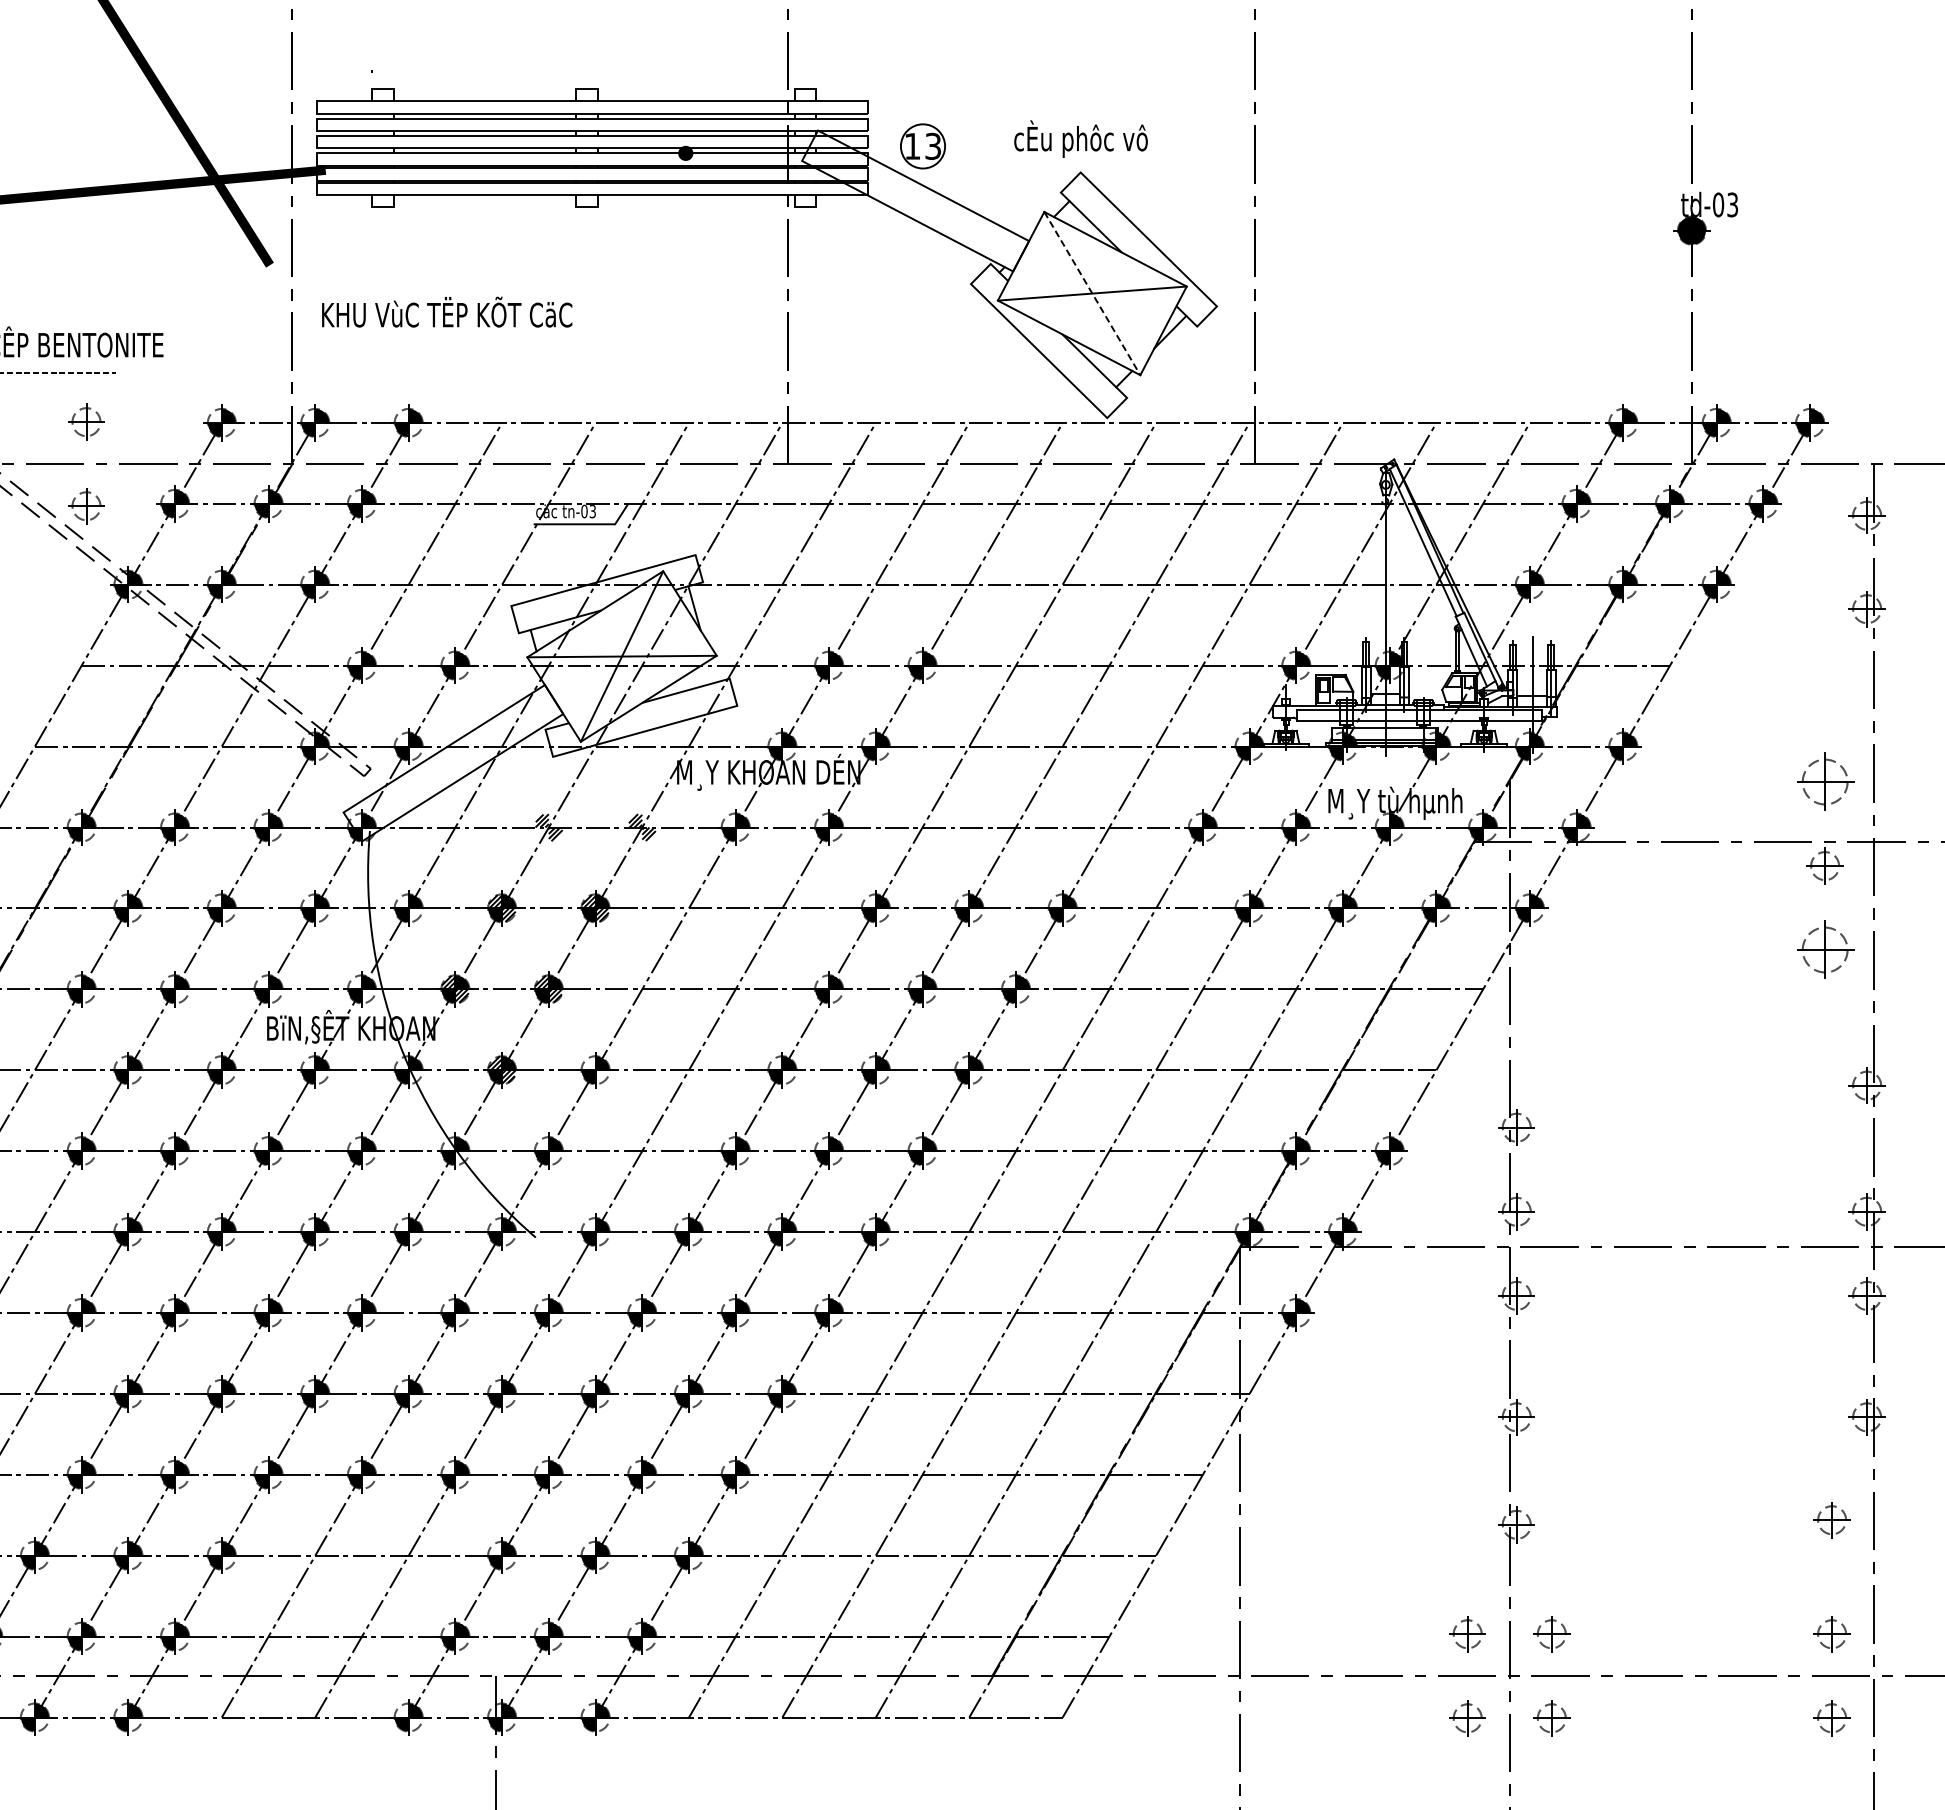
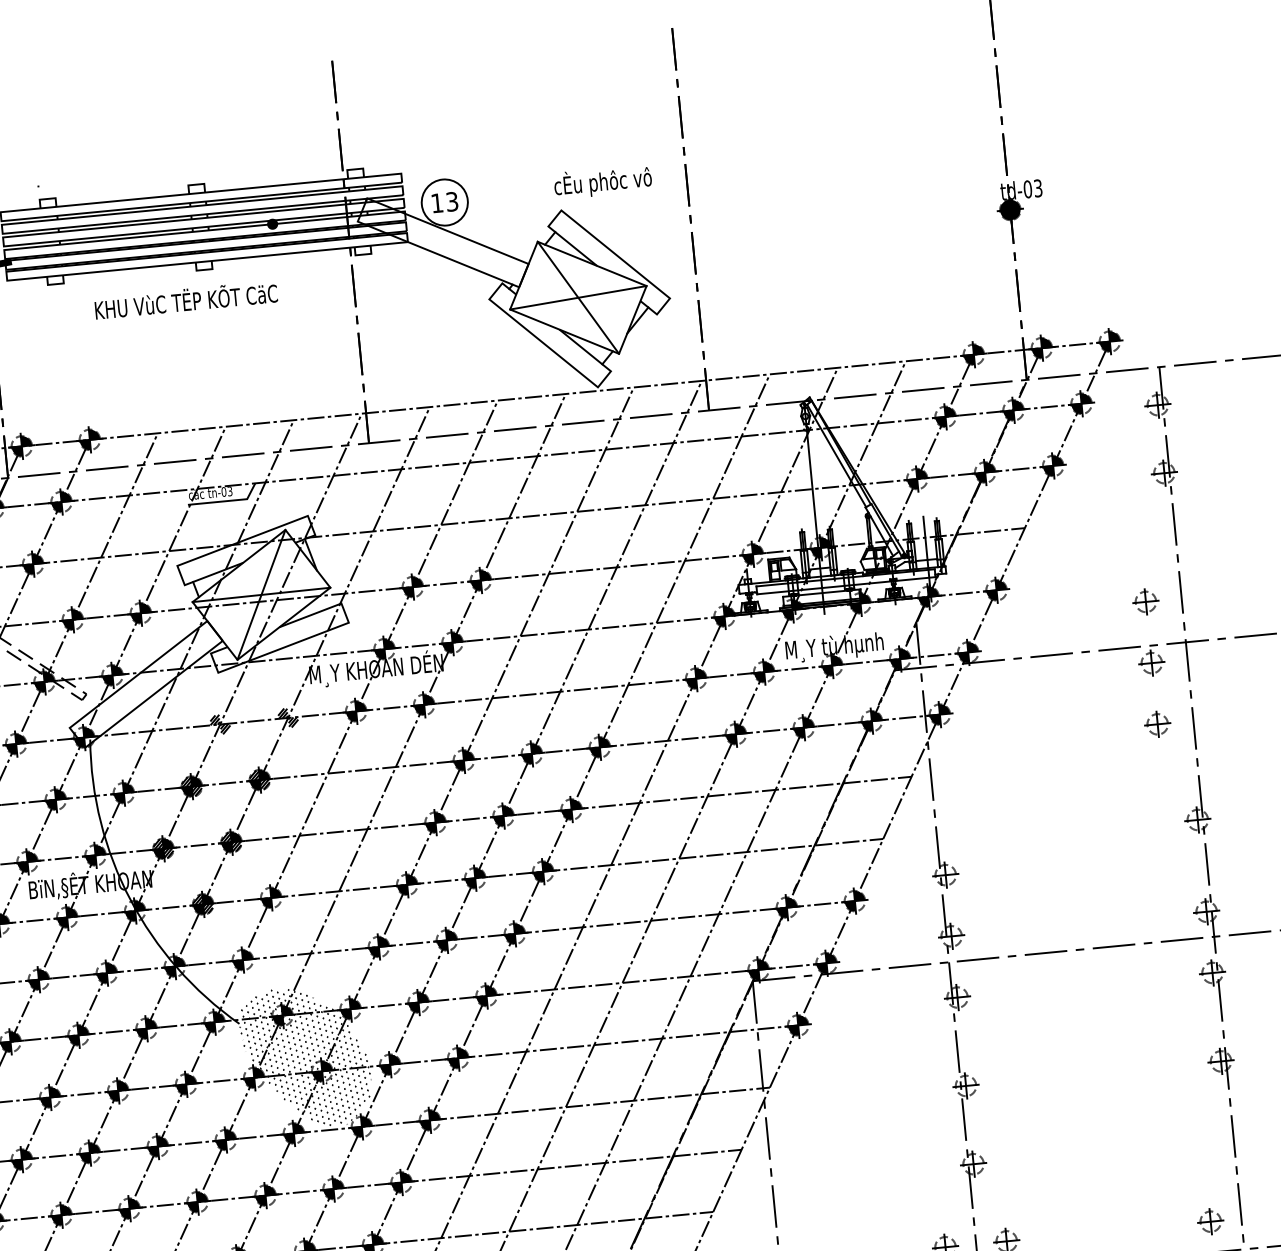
text: (1080, 138) -> (602, 181), moved
circle: (922, 145) -> (444, 201), size x1.43
line: (1092, 293) -> (578, 297), dashed -> solid
text: (447, 311) -> (186, 299), moved
part: (1824, 781) -> (1145, 601), size x0.62
part: (1824, 950) -> (1157, 724), size x0.62
hatch: (622, 1292) -> (306, 1057), added
part: (1831, 1520) -> (1202, 1138), removed

